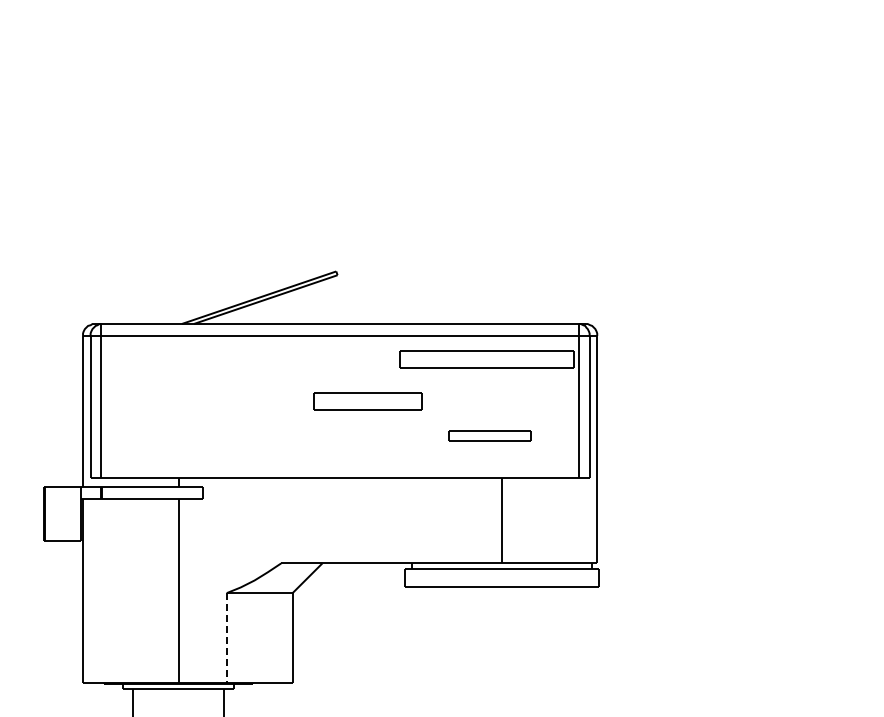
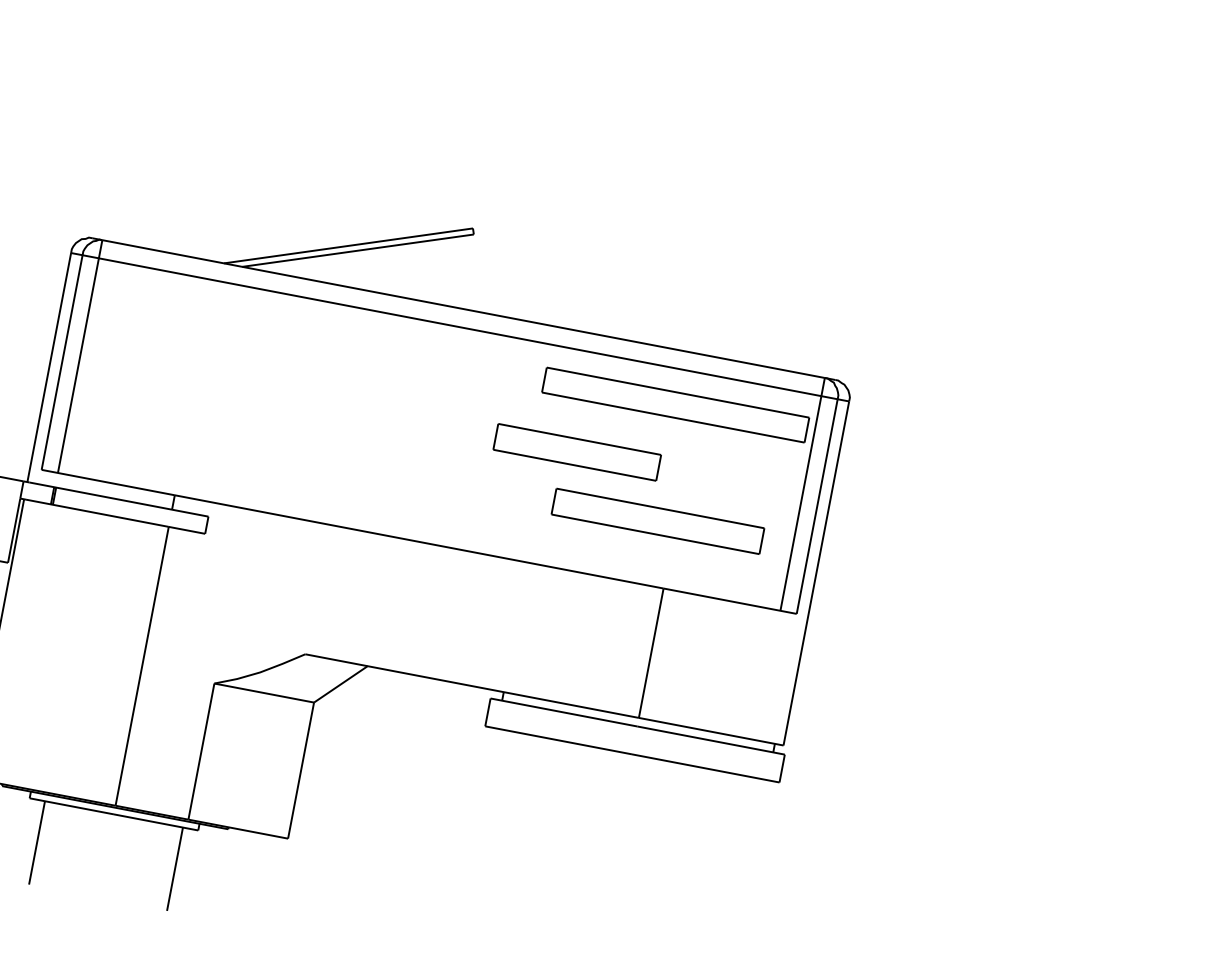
part: (367, 401) -> (576, 452), moved
part: (489, 435) -> (657, 520), size x1.67
line: (226, 638) -> (200, 752), dashed -> solid

